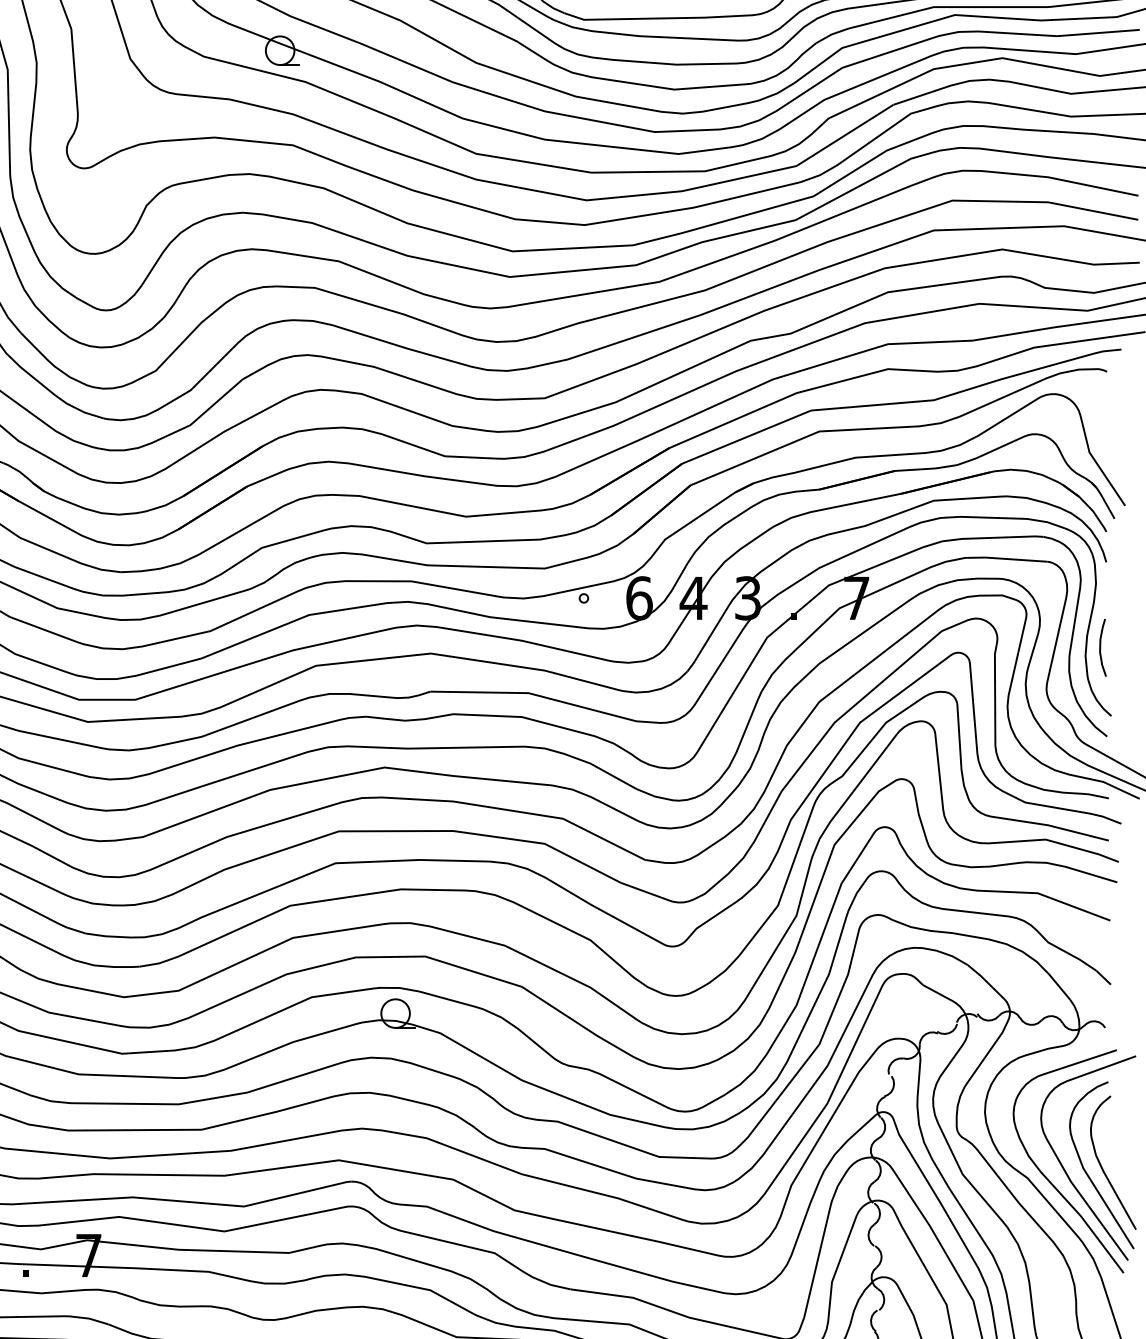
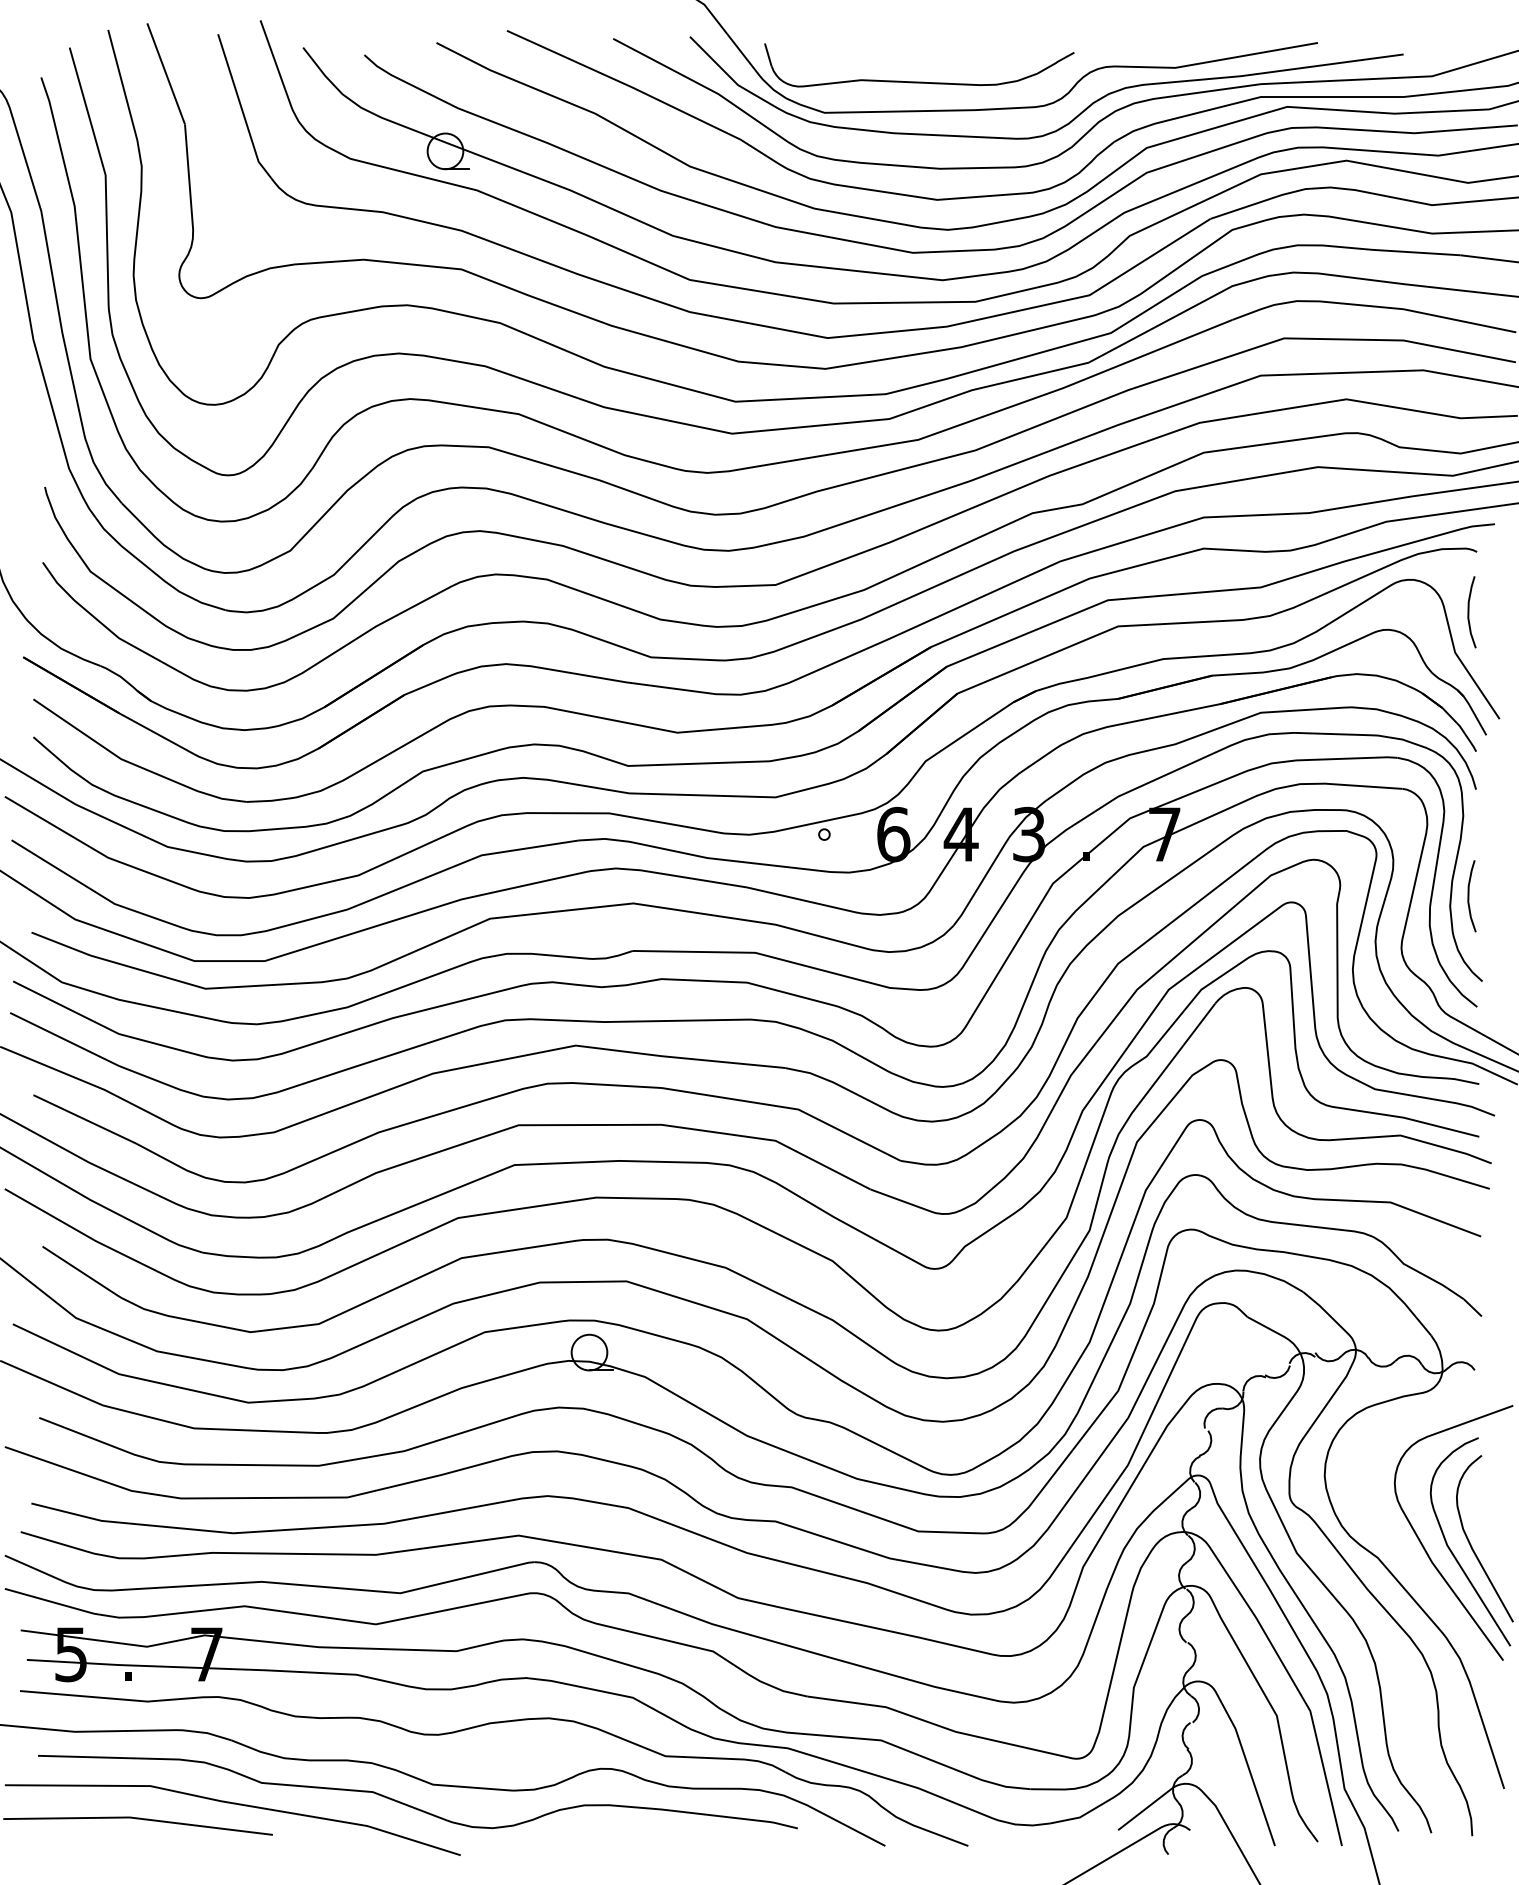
curve: (1101, 420) -> (1469, 612), added
curve: (1048, 1179) -> (1404, 1559), removed

